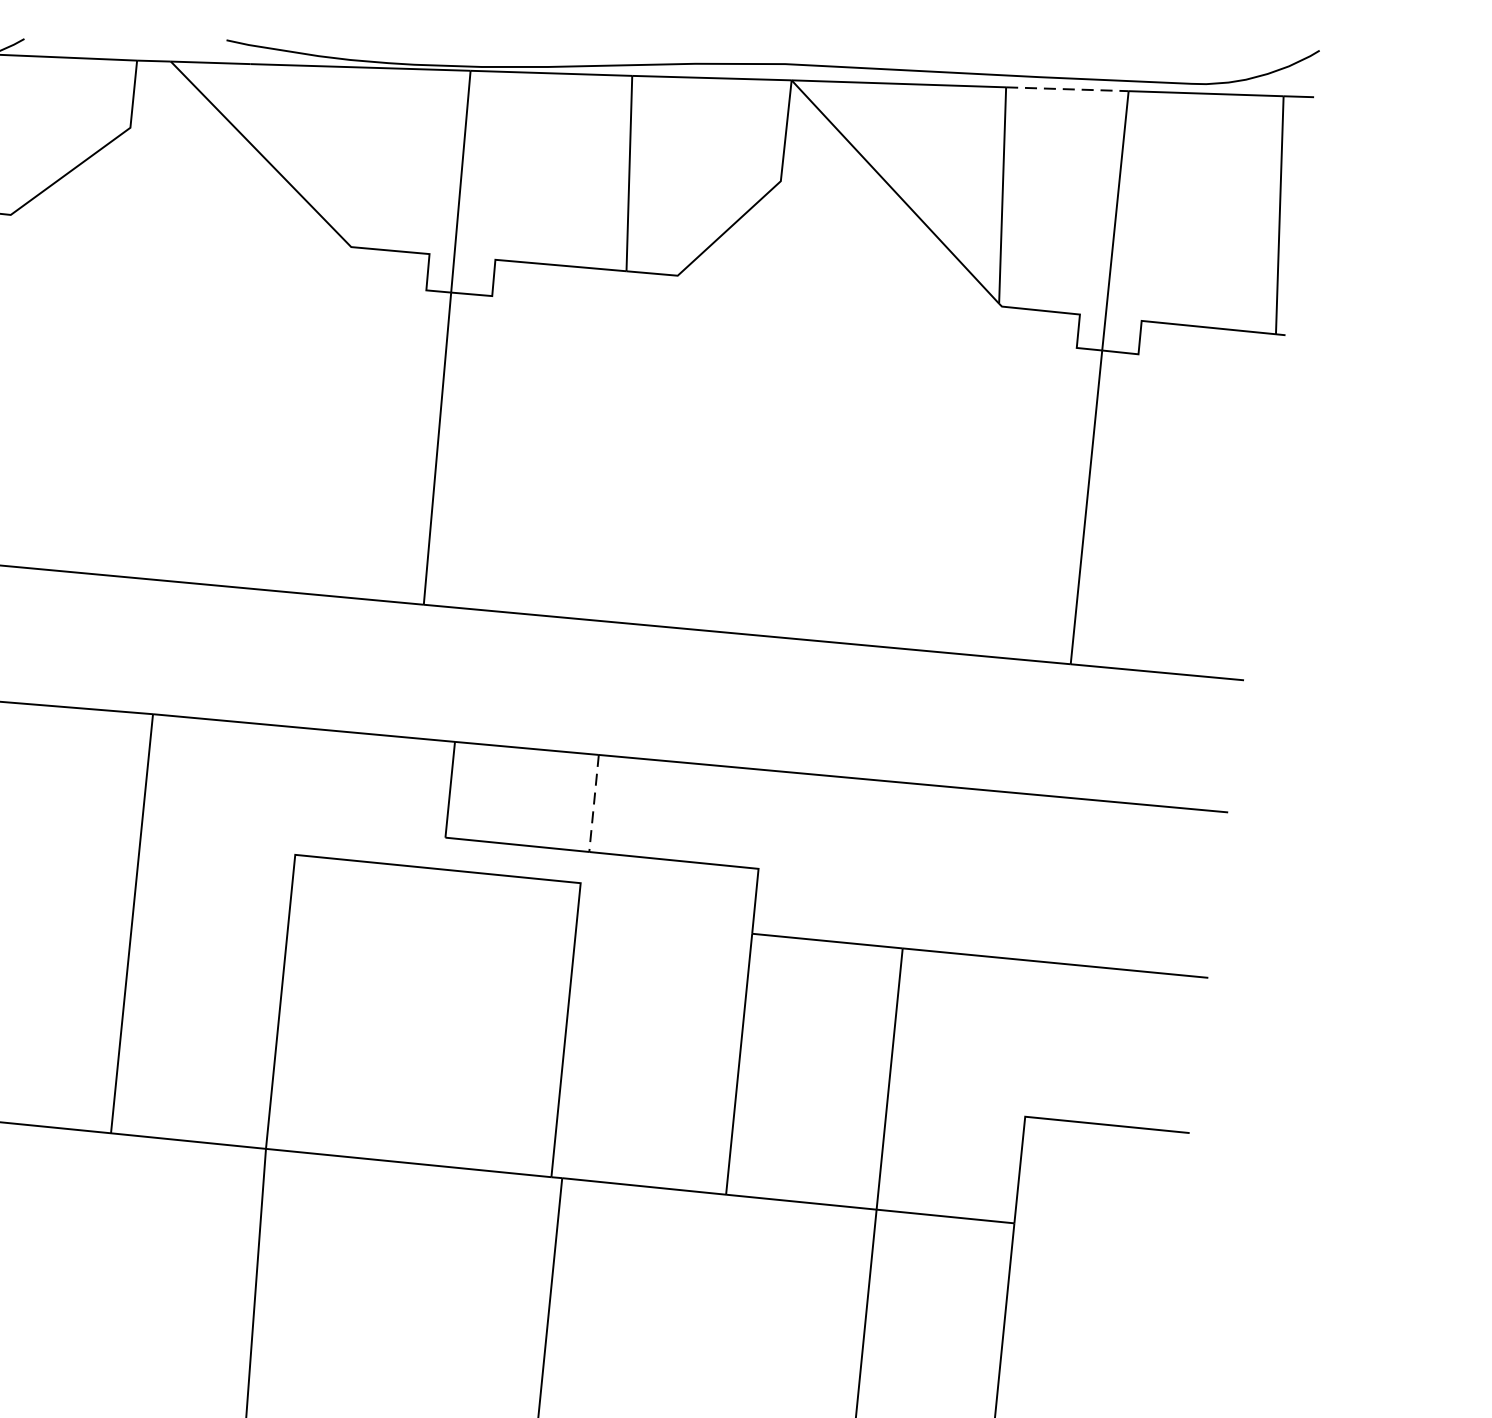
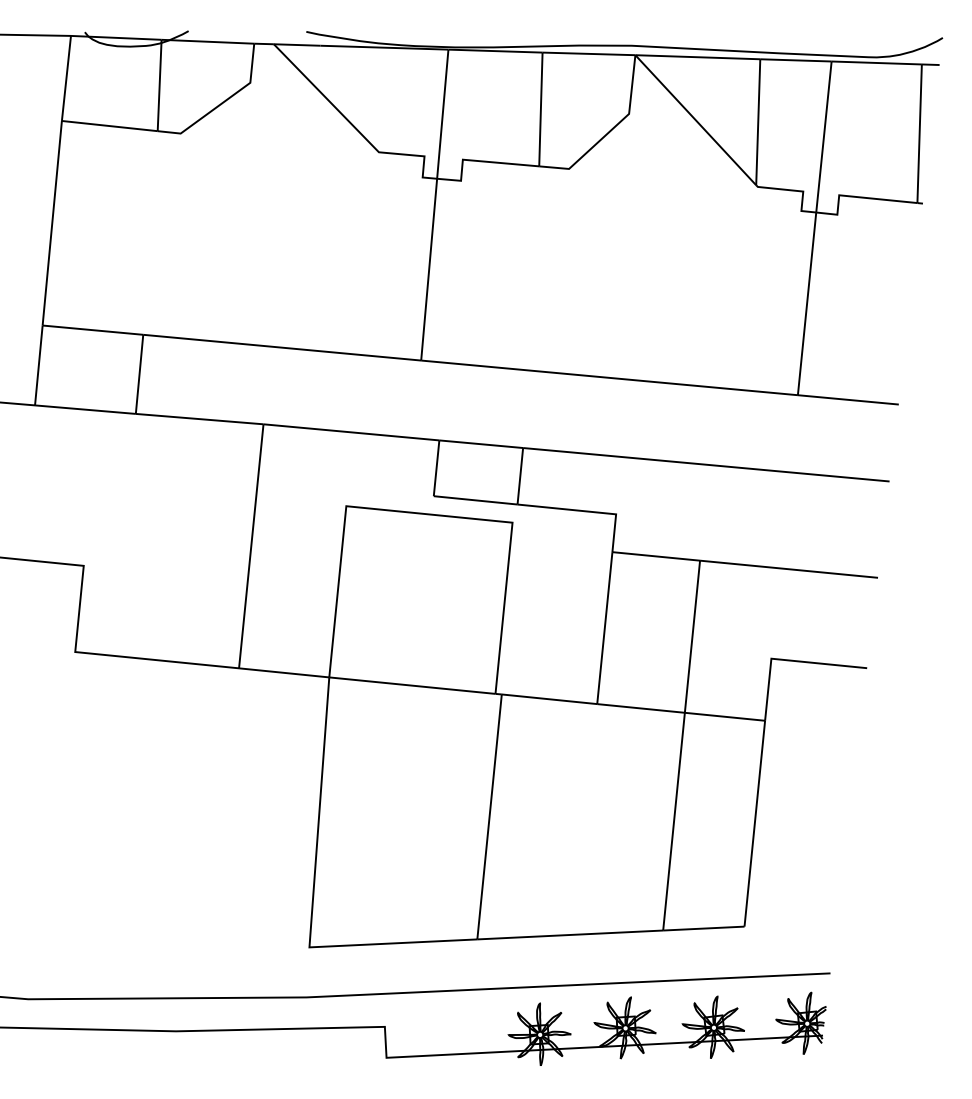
line: (1066, 89) -> (795, 60), dashed -> solid
line: (594, 803) -> (520, 476), dashed -> solid

